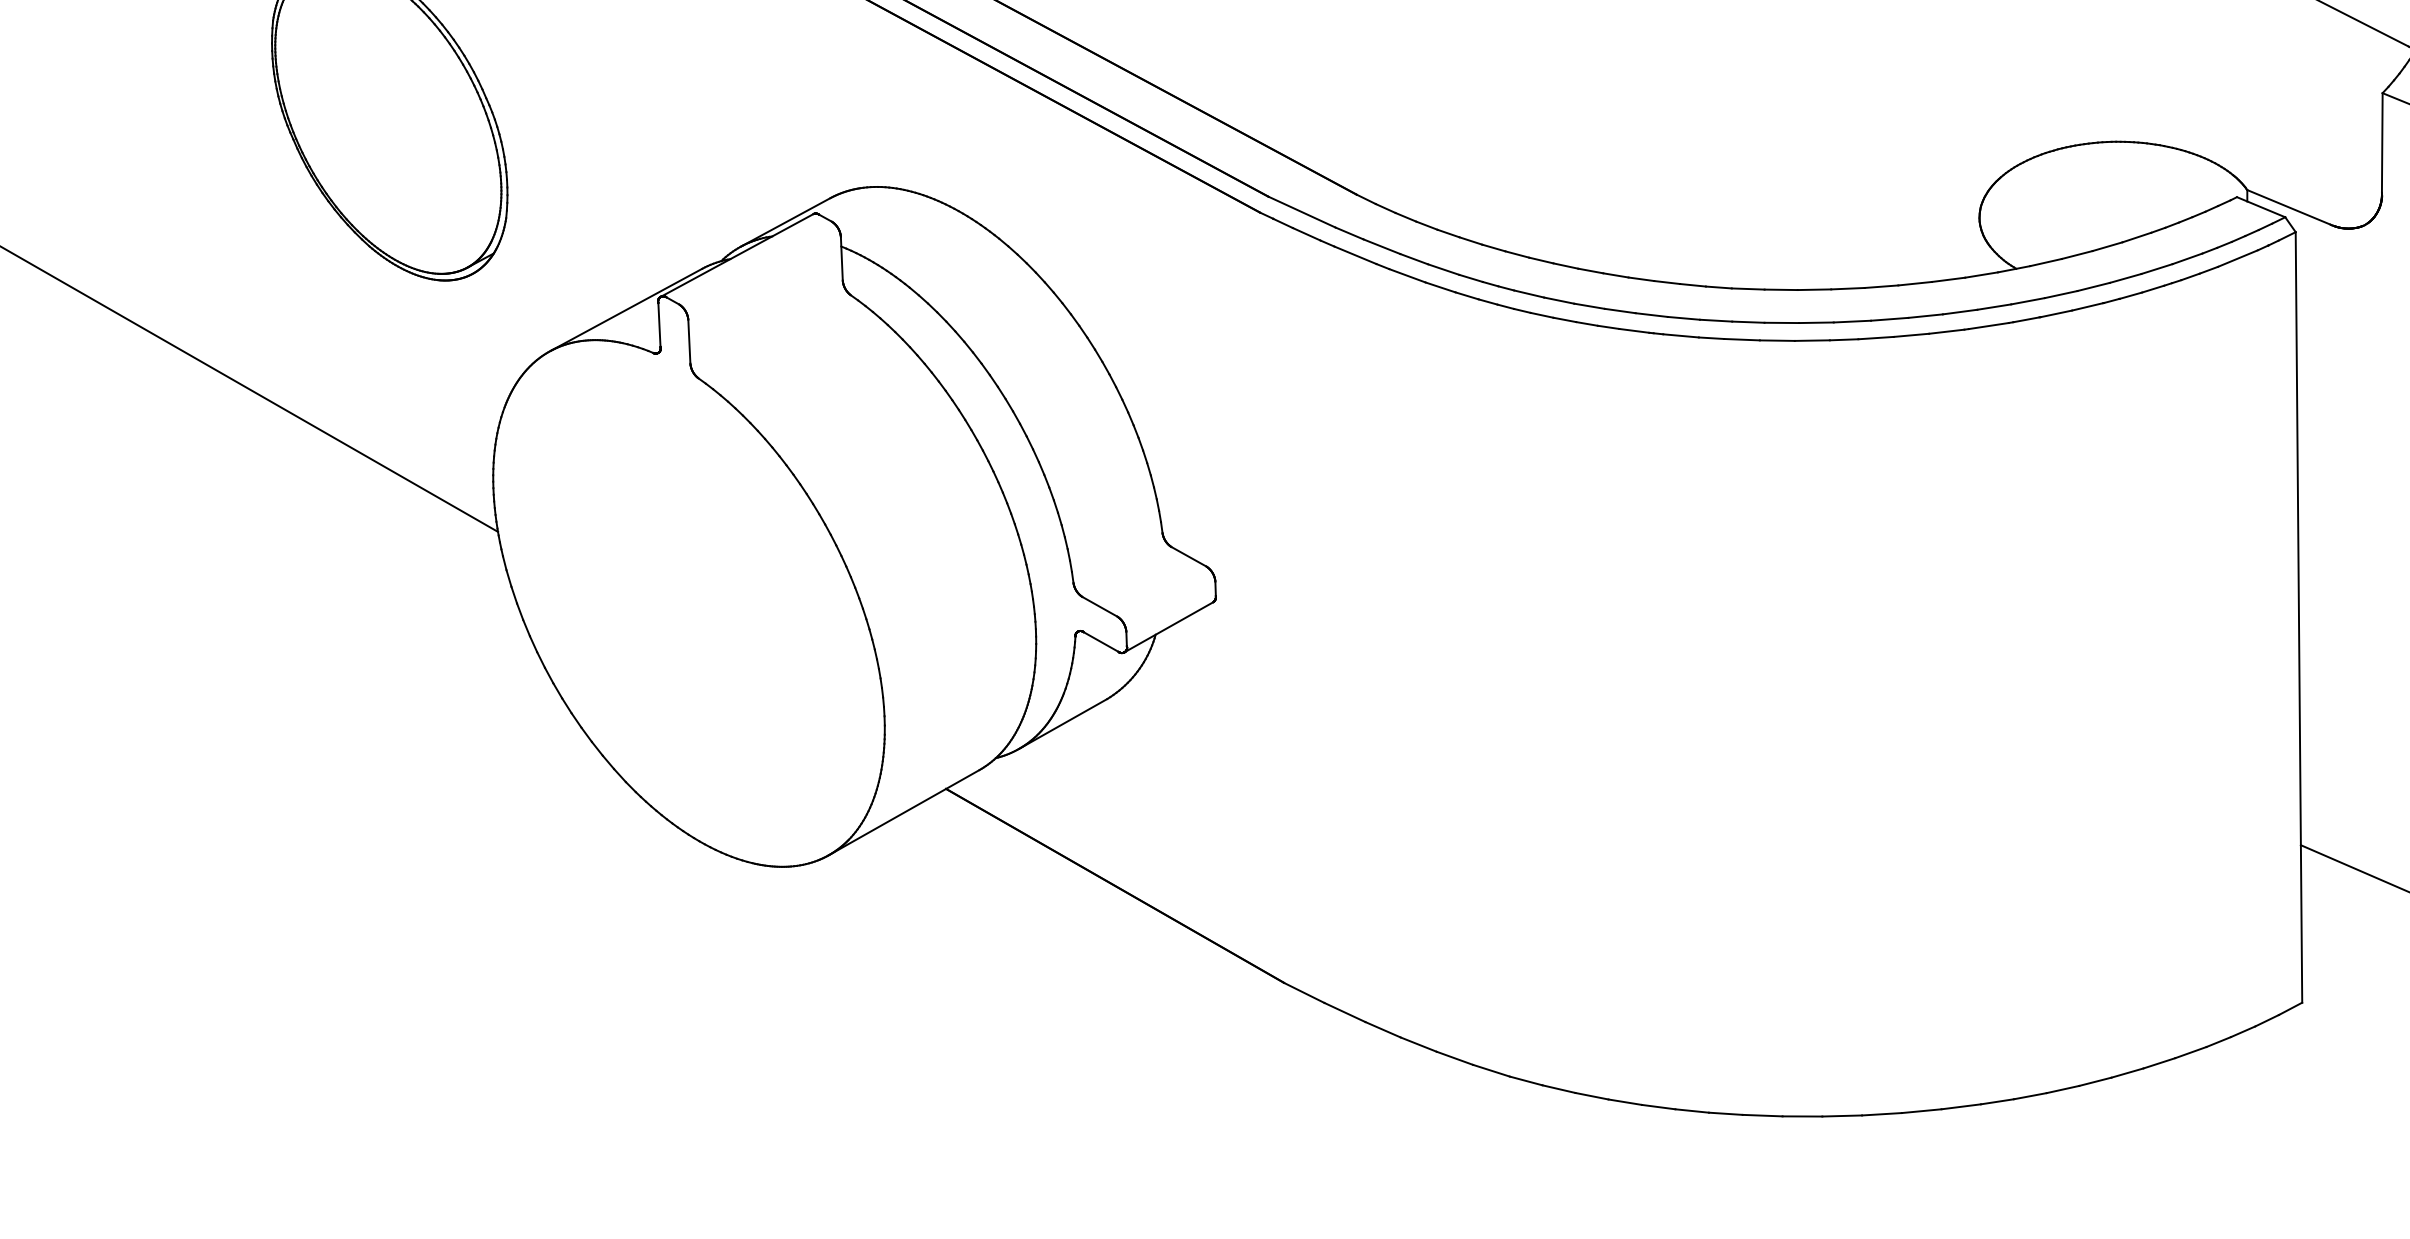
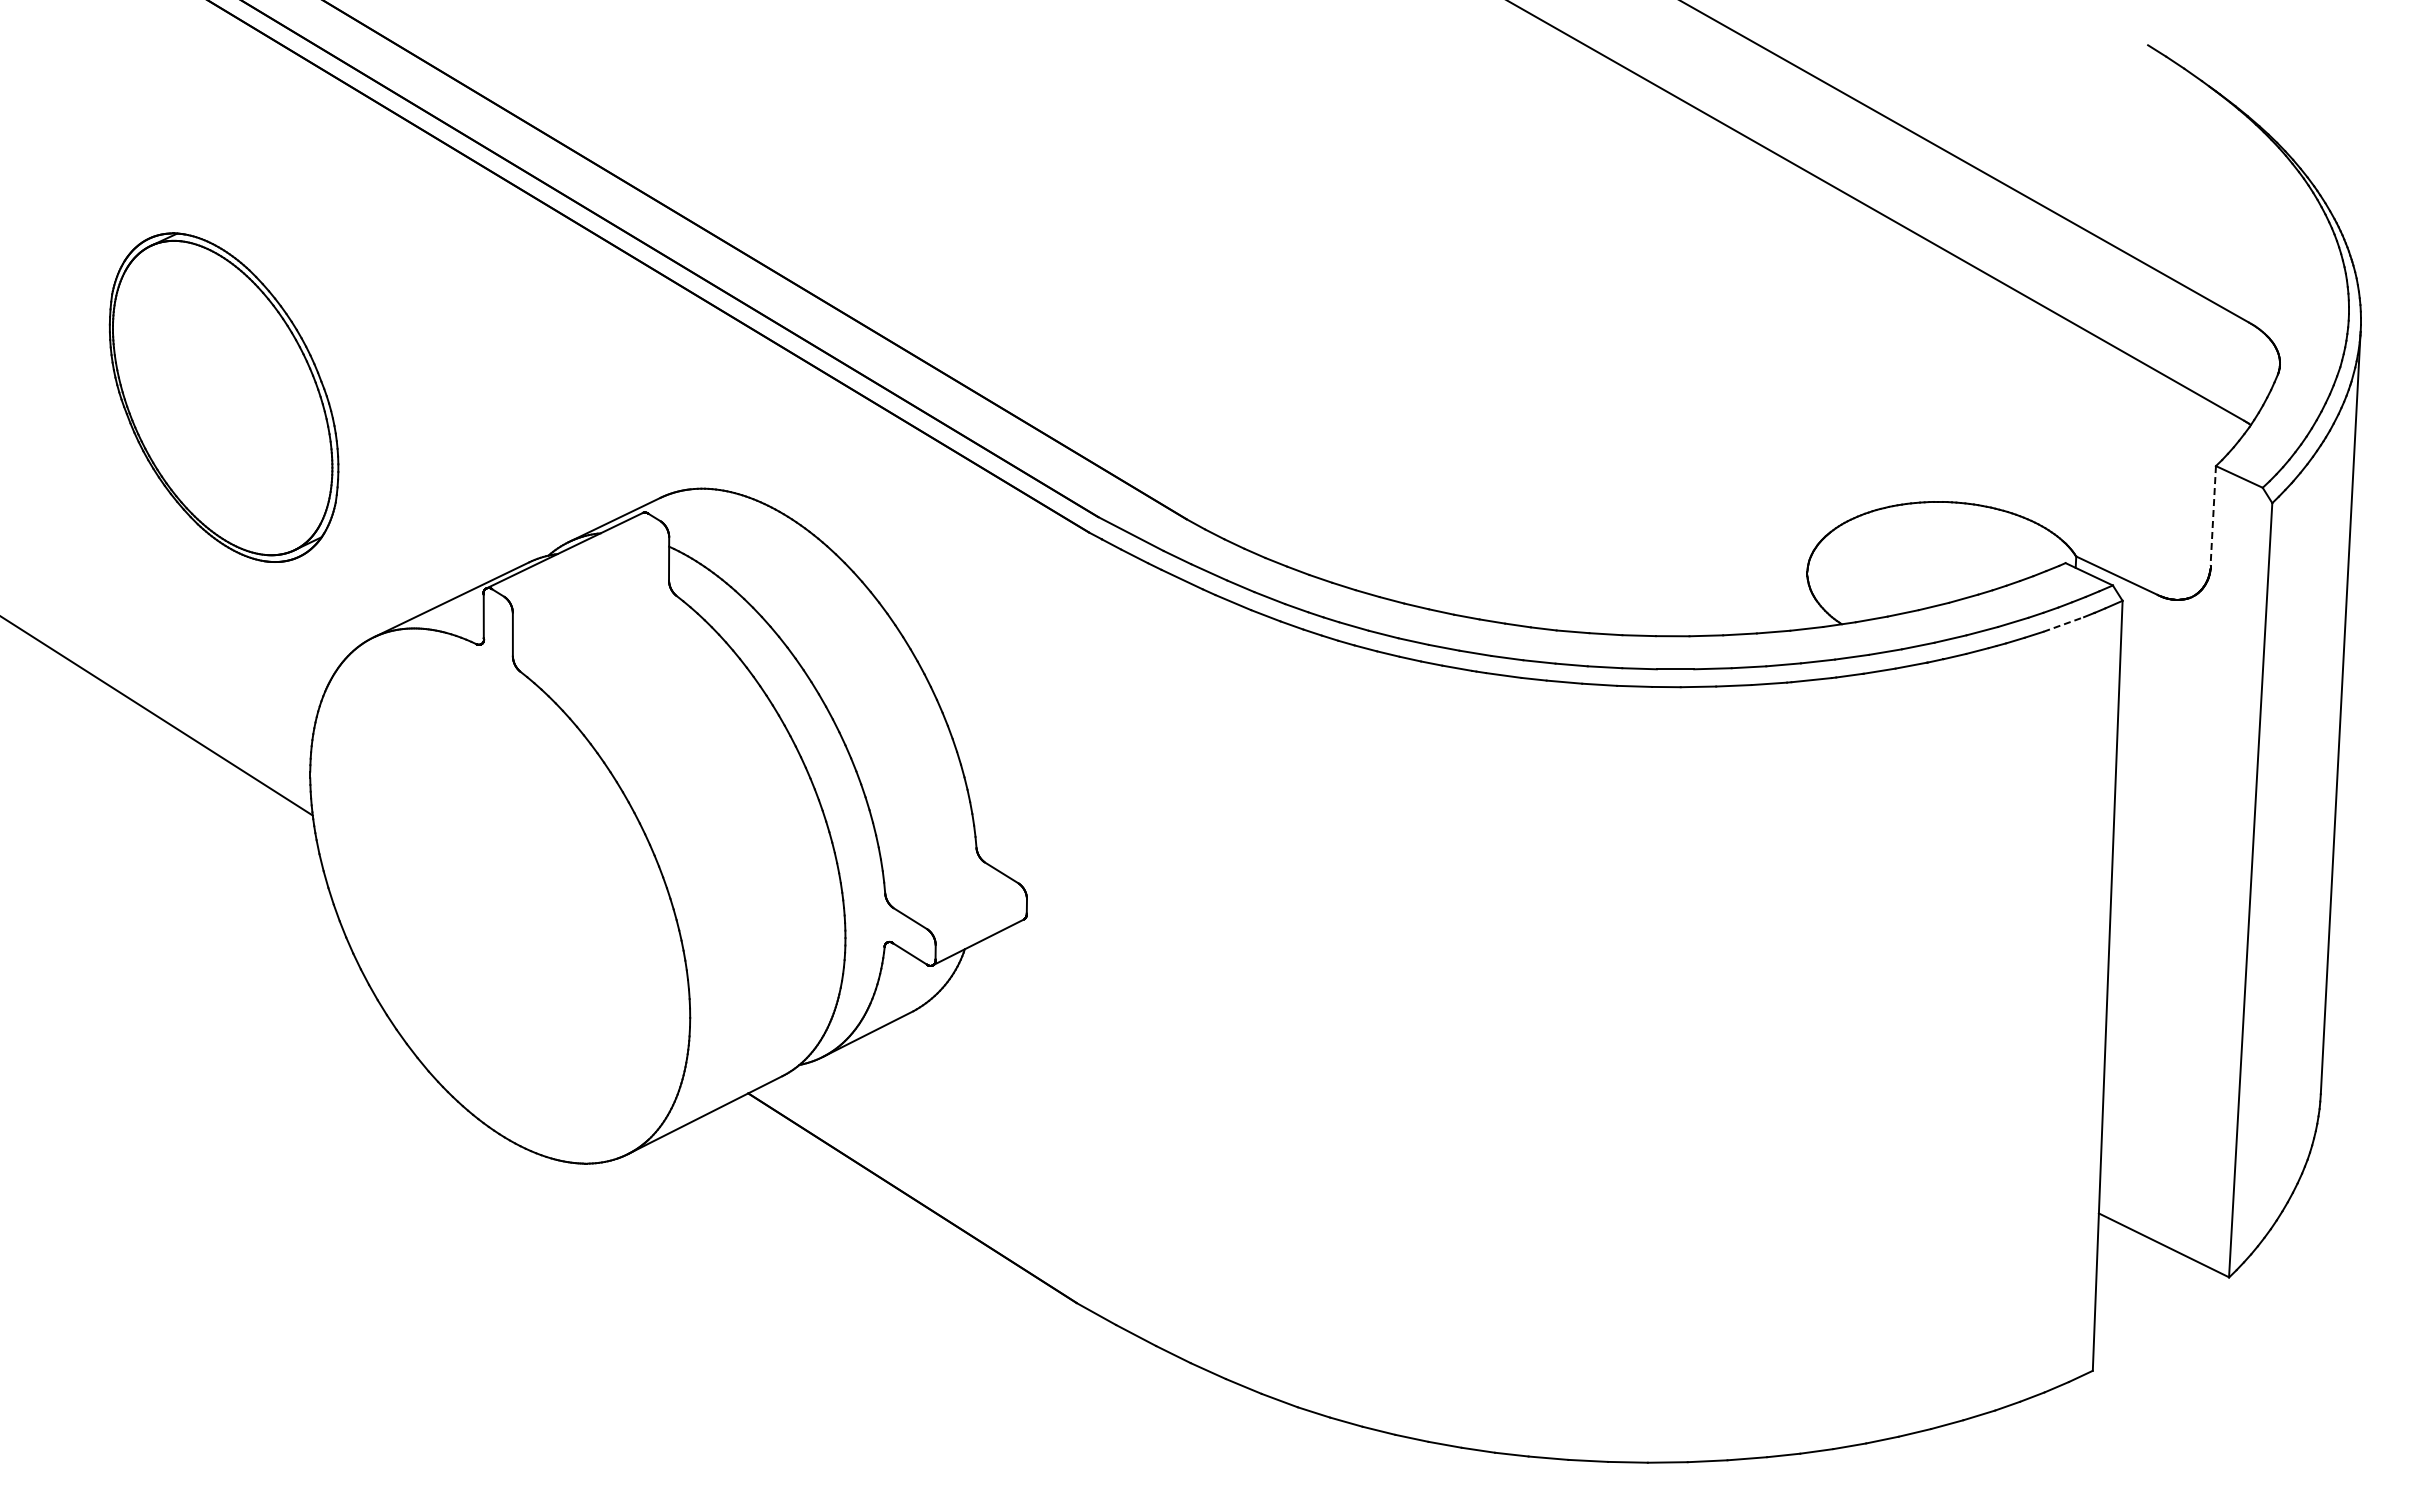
line: (2382, 142) -> (2213, 515), solid -> dashed
line: (2237, 258) -> (2063, 624), solid -> dashed

